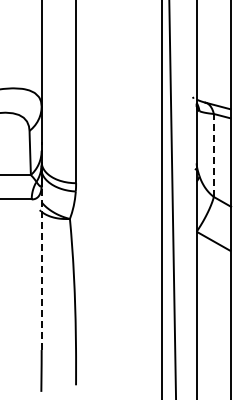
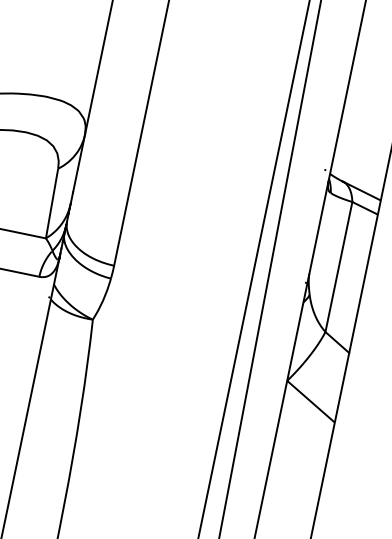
line: (213, 155) -> (338, 266), dashed -> solid
line: (41, 267) -> (32, 386), dashed -> solid

